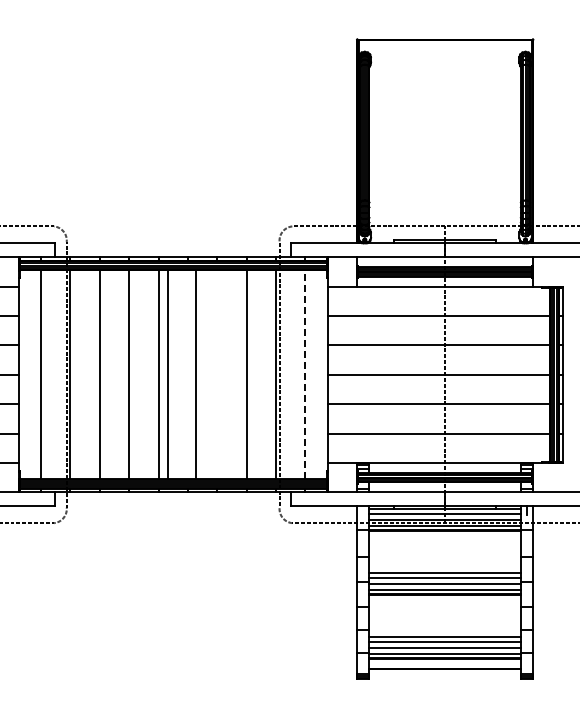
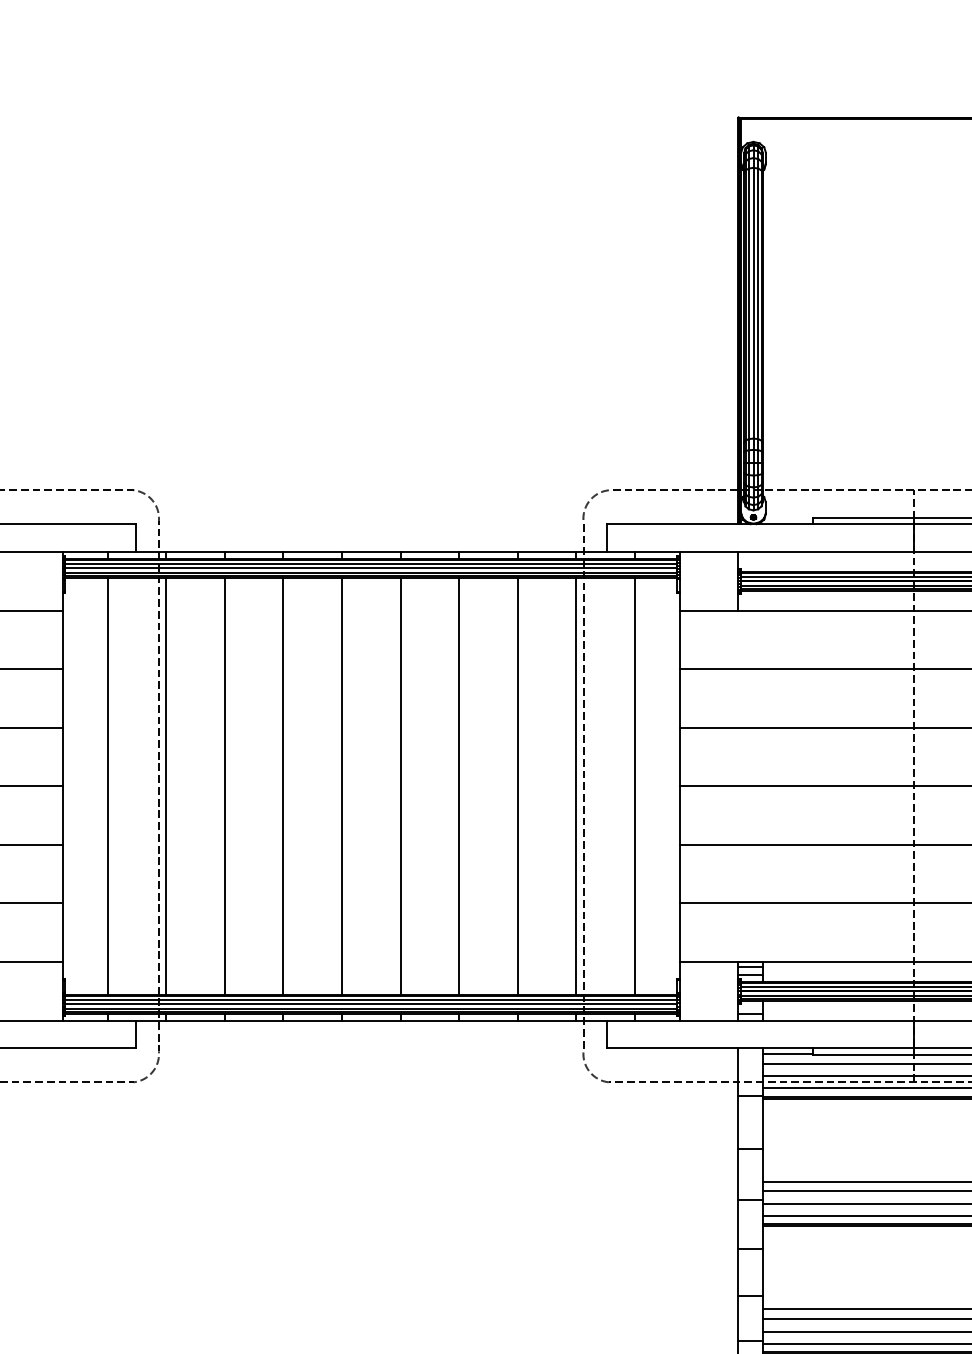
line: (167, 374) -> (399, 785), moved
line: (196, 374) -> (459, 785), moved
line: (305, 374) -> (635, 785), dashed -> solid

